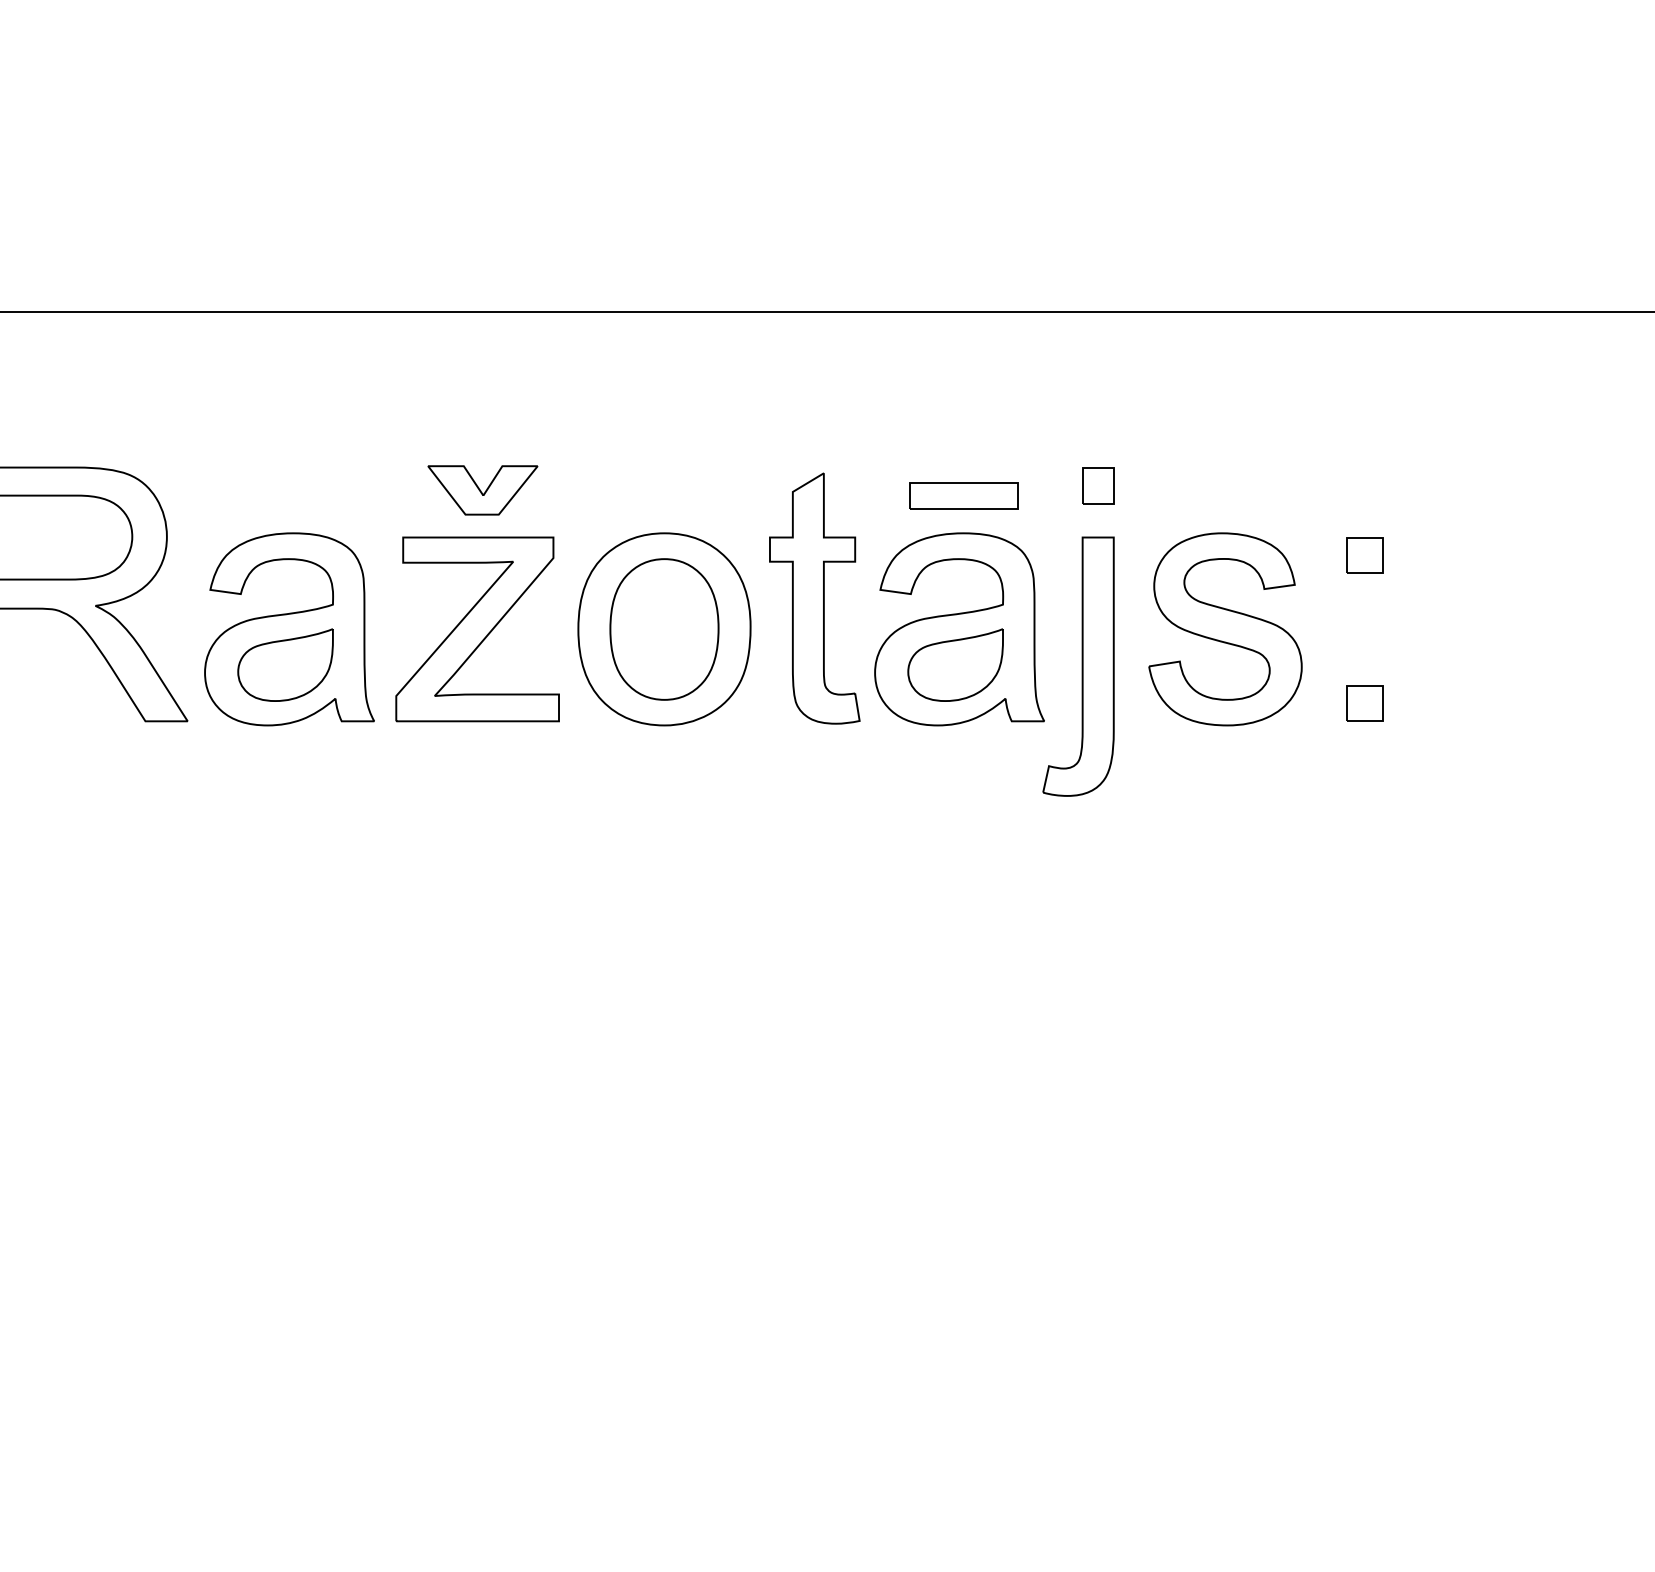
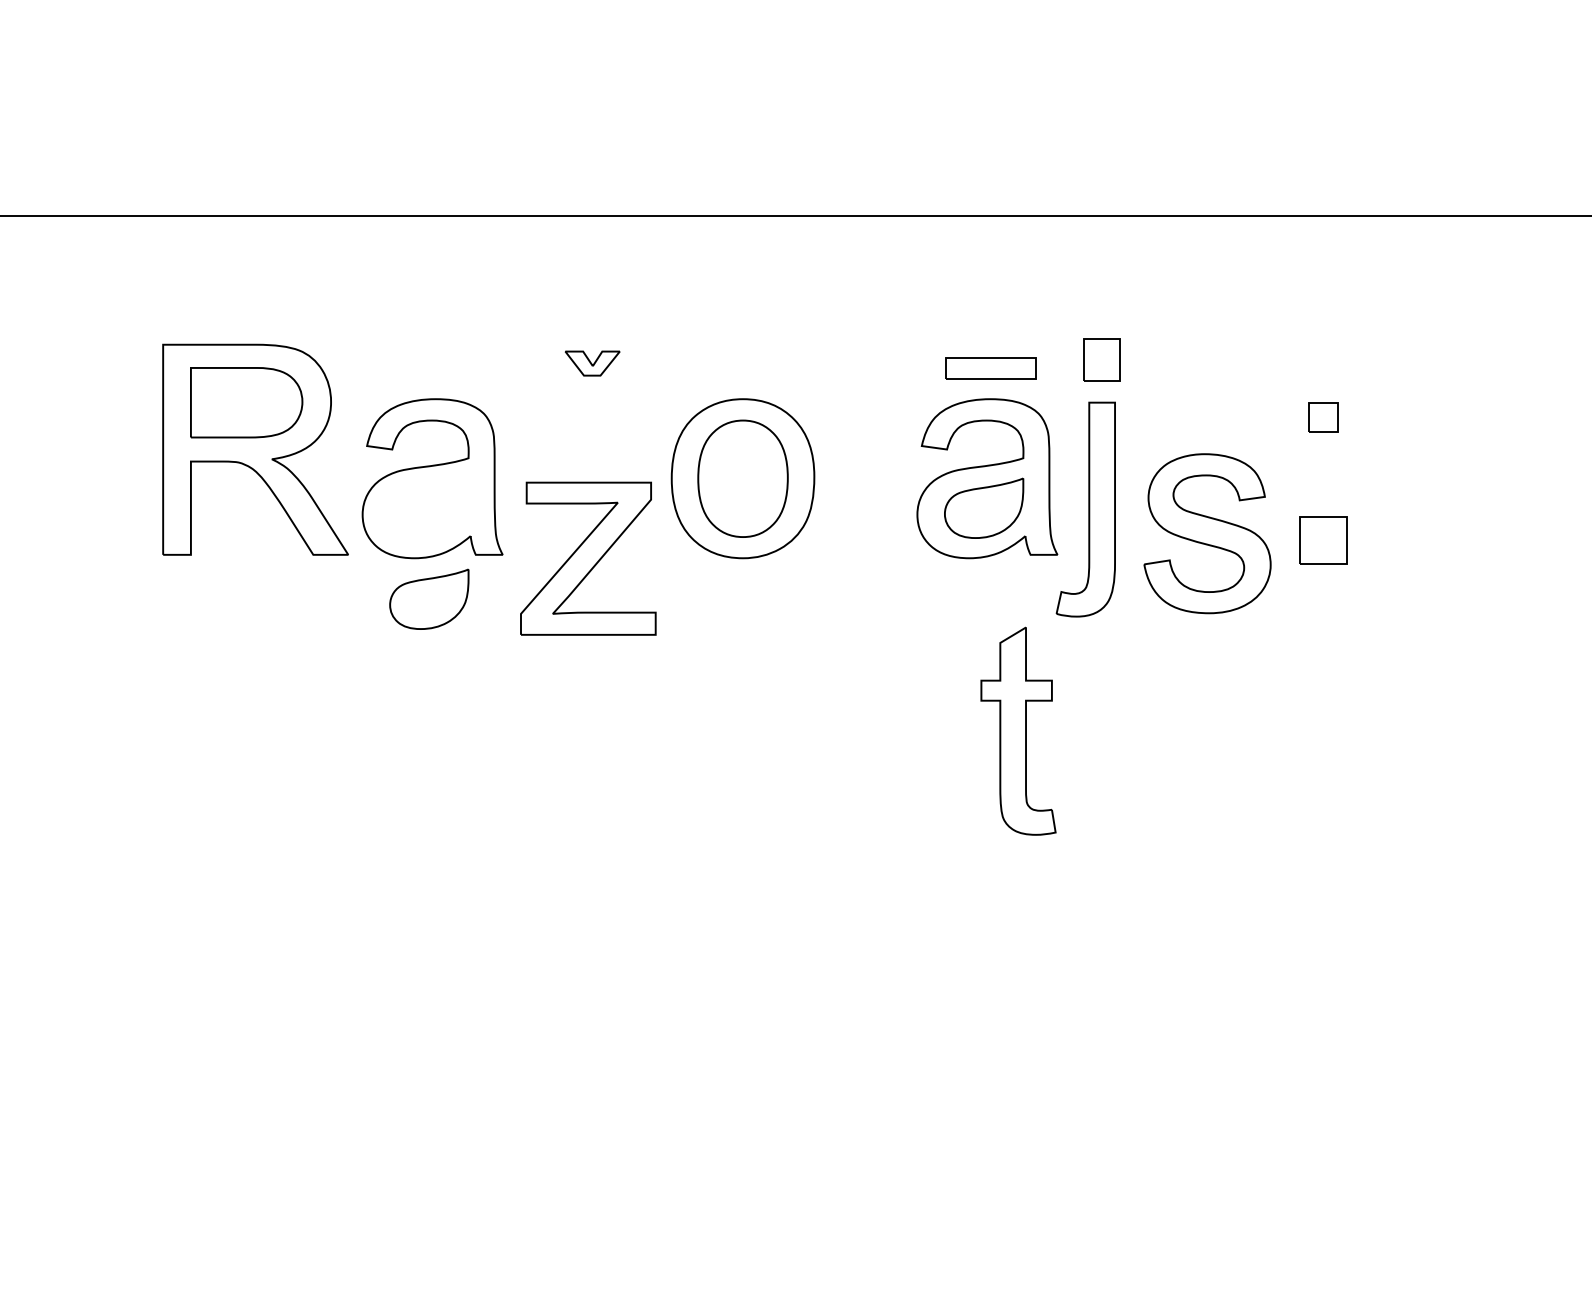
part: (1097, 485) -> (1101, 359), size x1.4
part: (482, 490) -> (592, 363), size x0.6
part: (814, 597) -> (1018, 730), moved
part: (477, 629) -> (588, 558), moved
part: (1225, 629) -> (1207, 533), moved
part: (285, 664) -> (429, 598), moved
part: (1365, 702) -> (1323, 539), size x1.6

